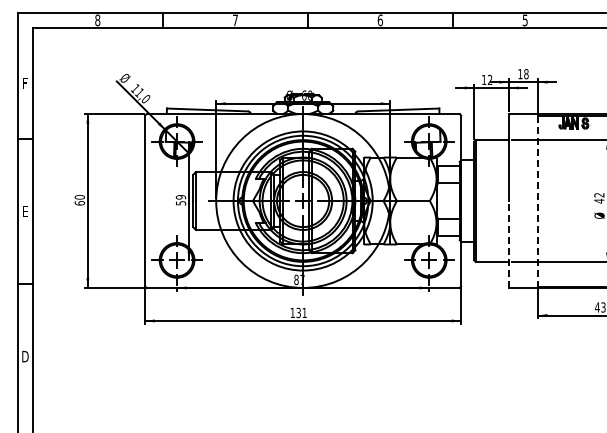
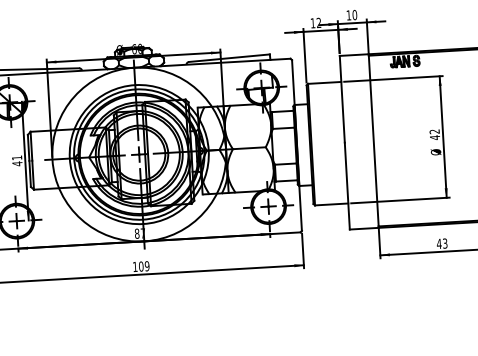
text: (526, 73) -> (354, 14), 18 -> 10
text: (180, 200) -> (16, 161), 59 -> 41
line: (538, 201) -> (374, 141), dashed -> solid
line: (509, 243) -> (347, 185), dashed -> solid
text: (301, 312) -> (144, 265), 131 -> 109

